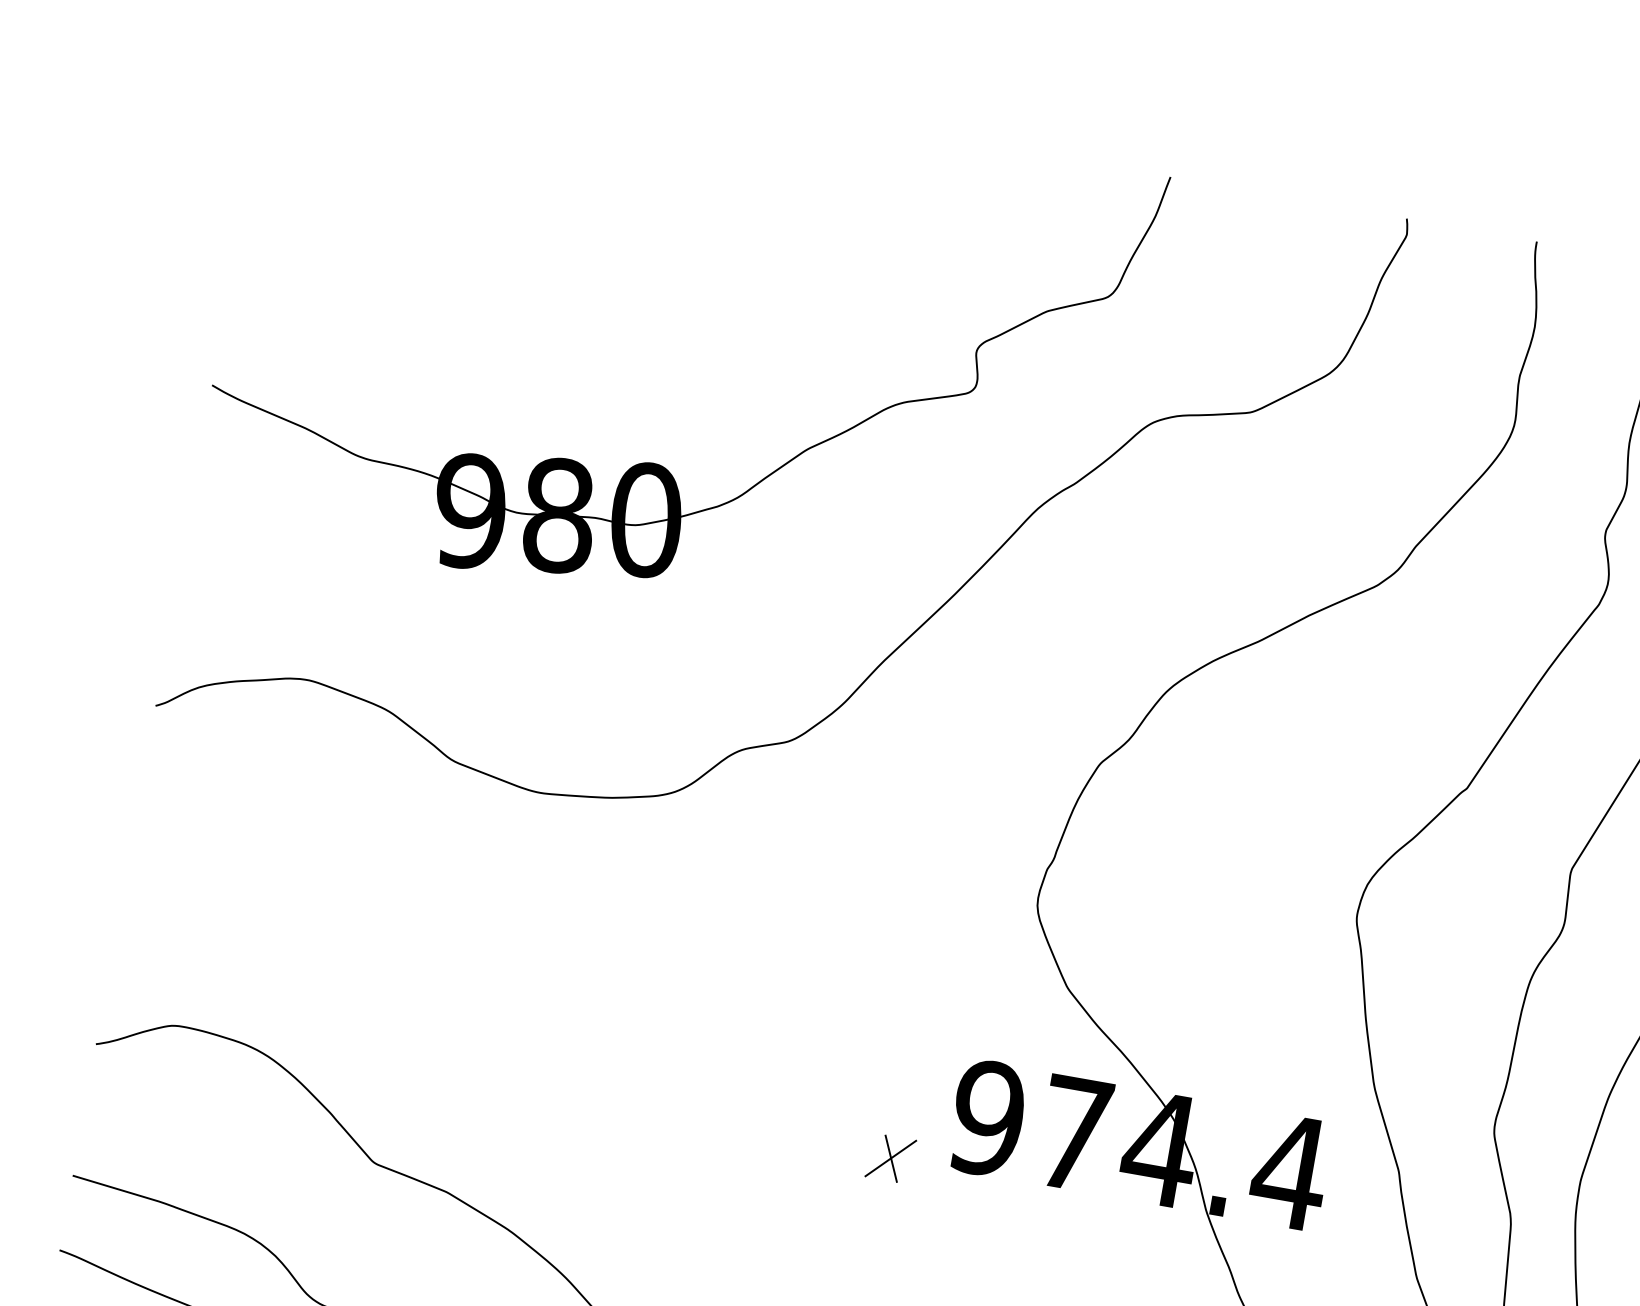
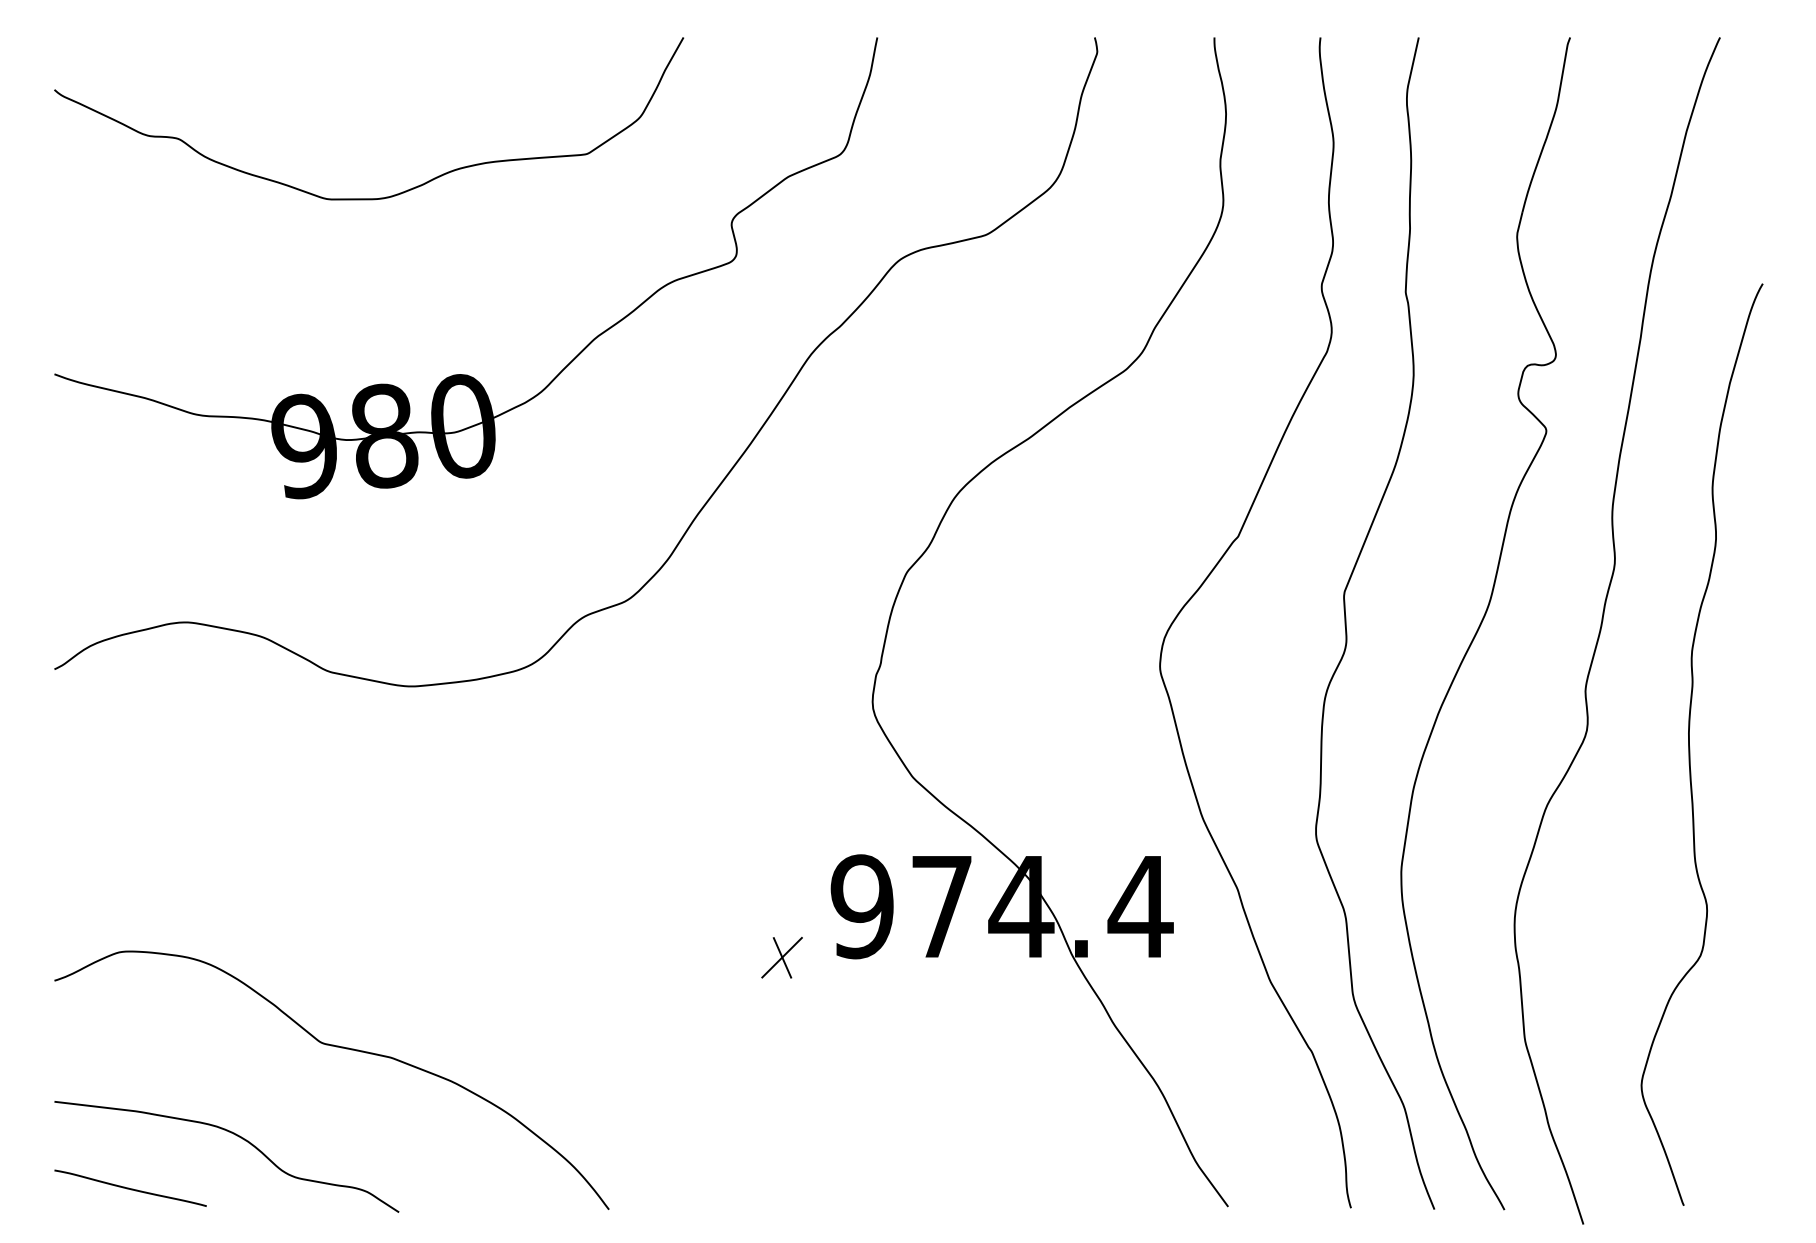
curve: (599, 255) -> (379, 197), added

